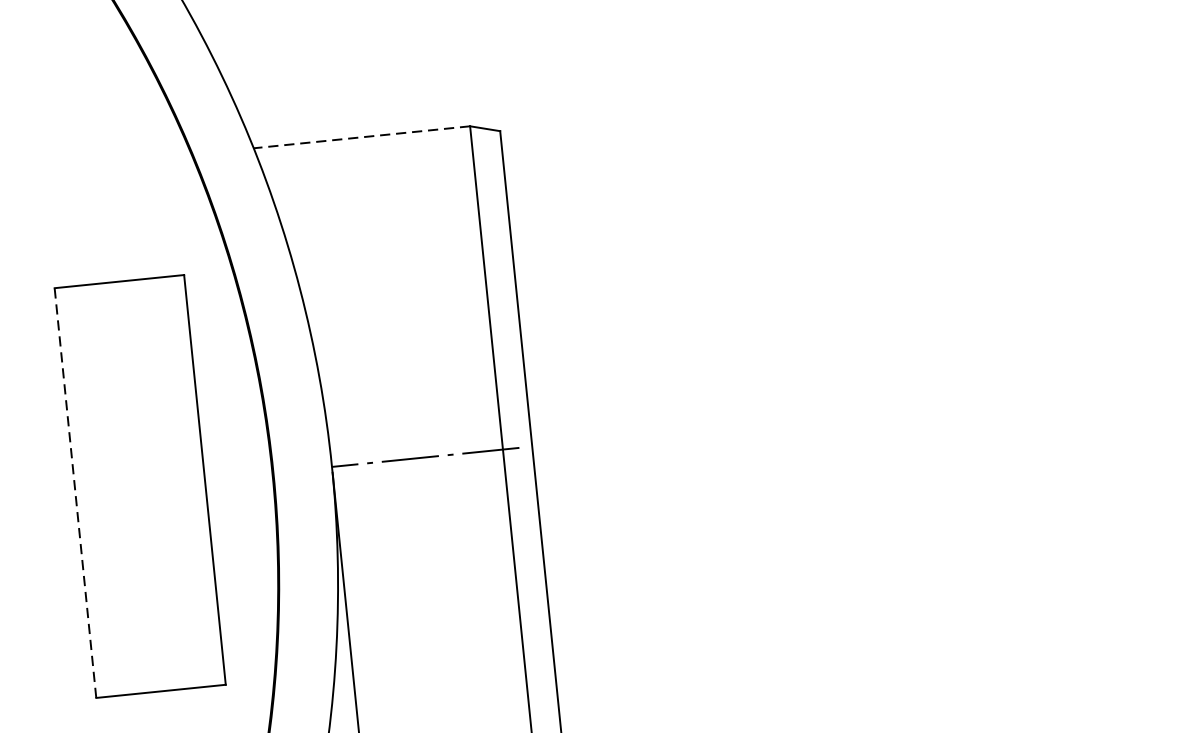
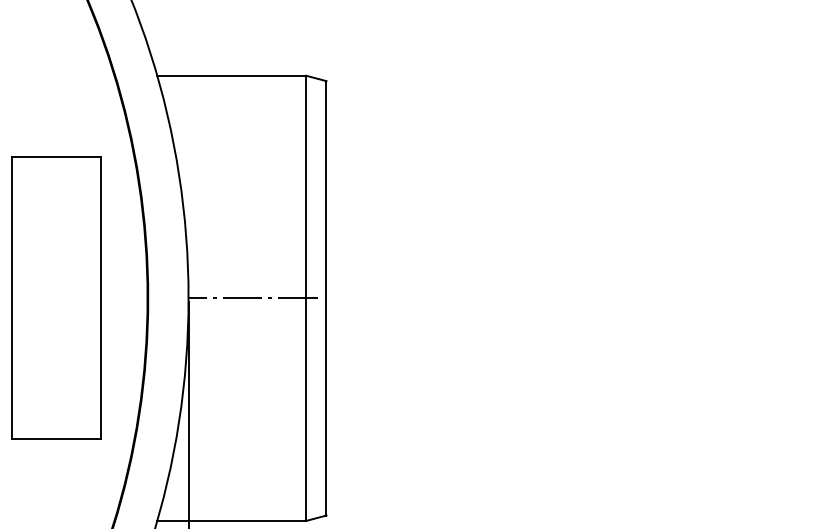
line: (361, 136) -> (231, 75), dashed -> solid
line: (74, 491) -> (11, 297), dashed -> solid

